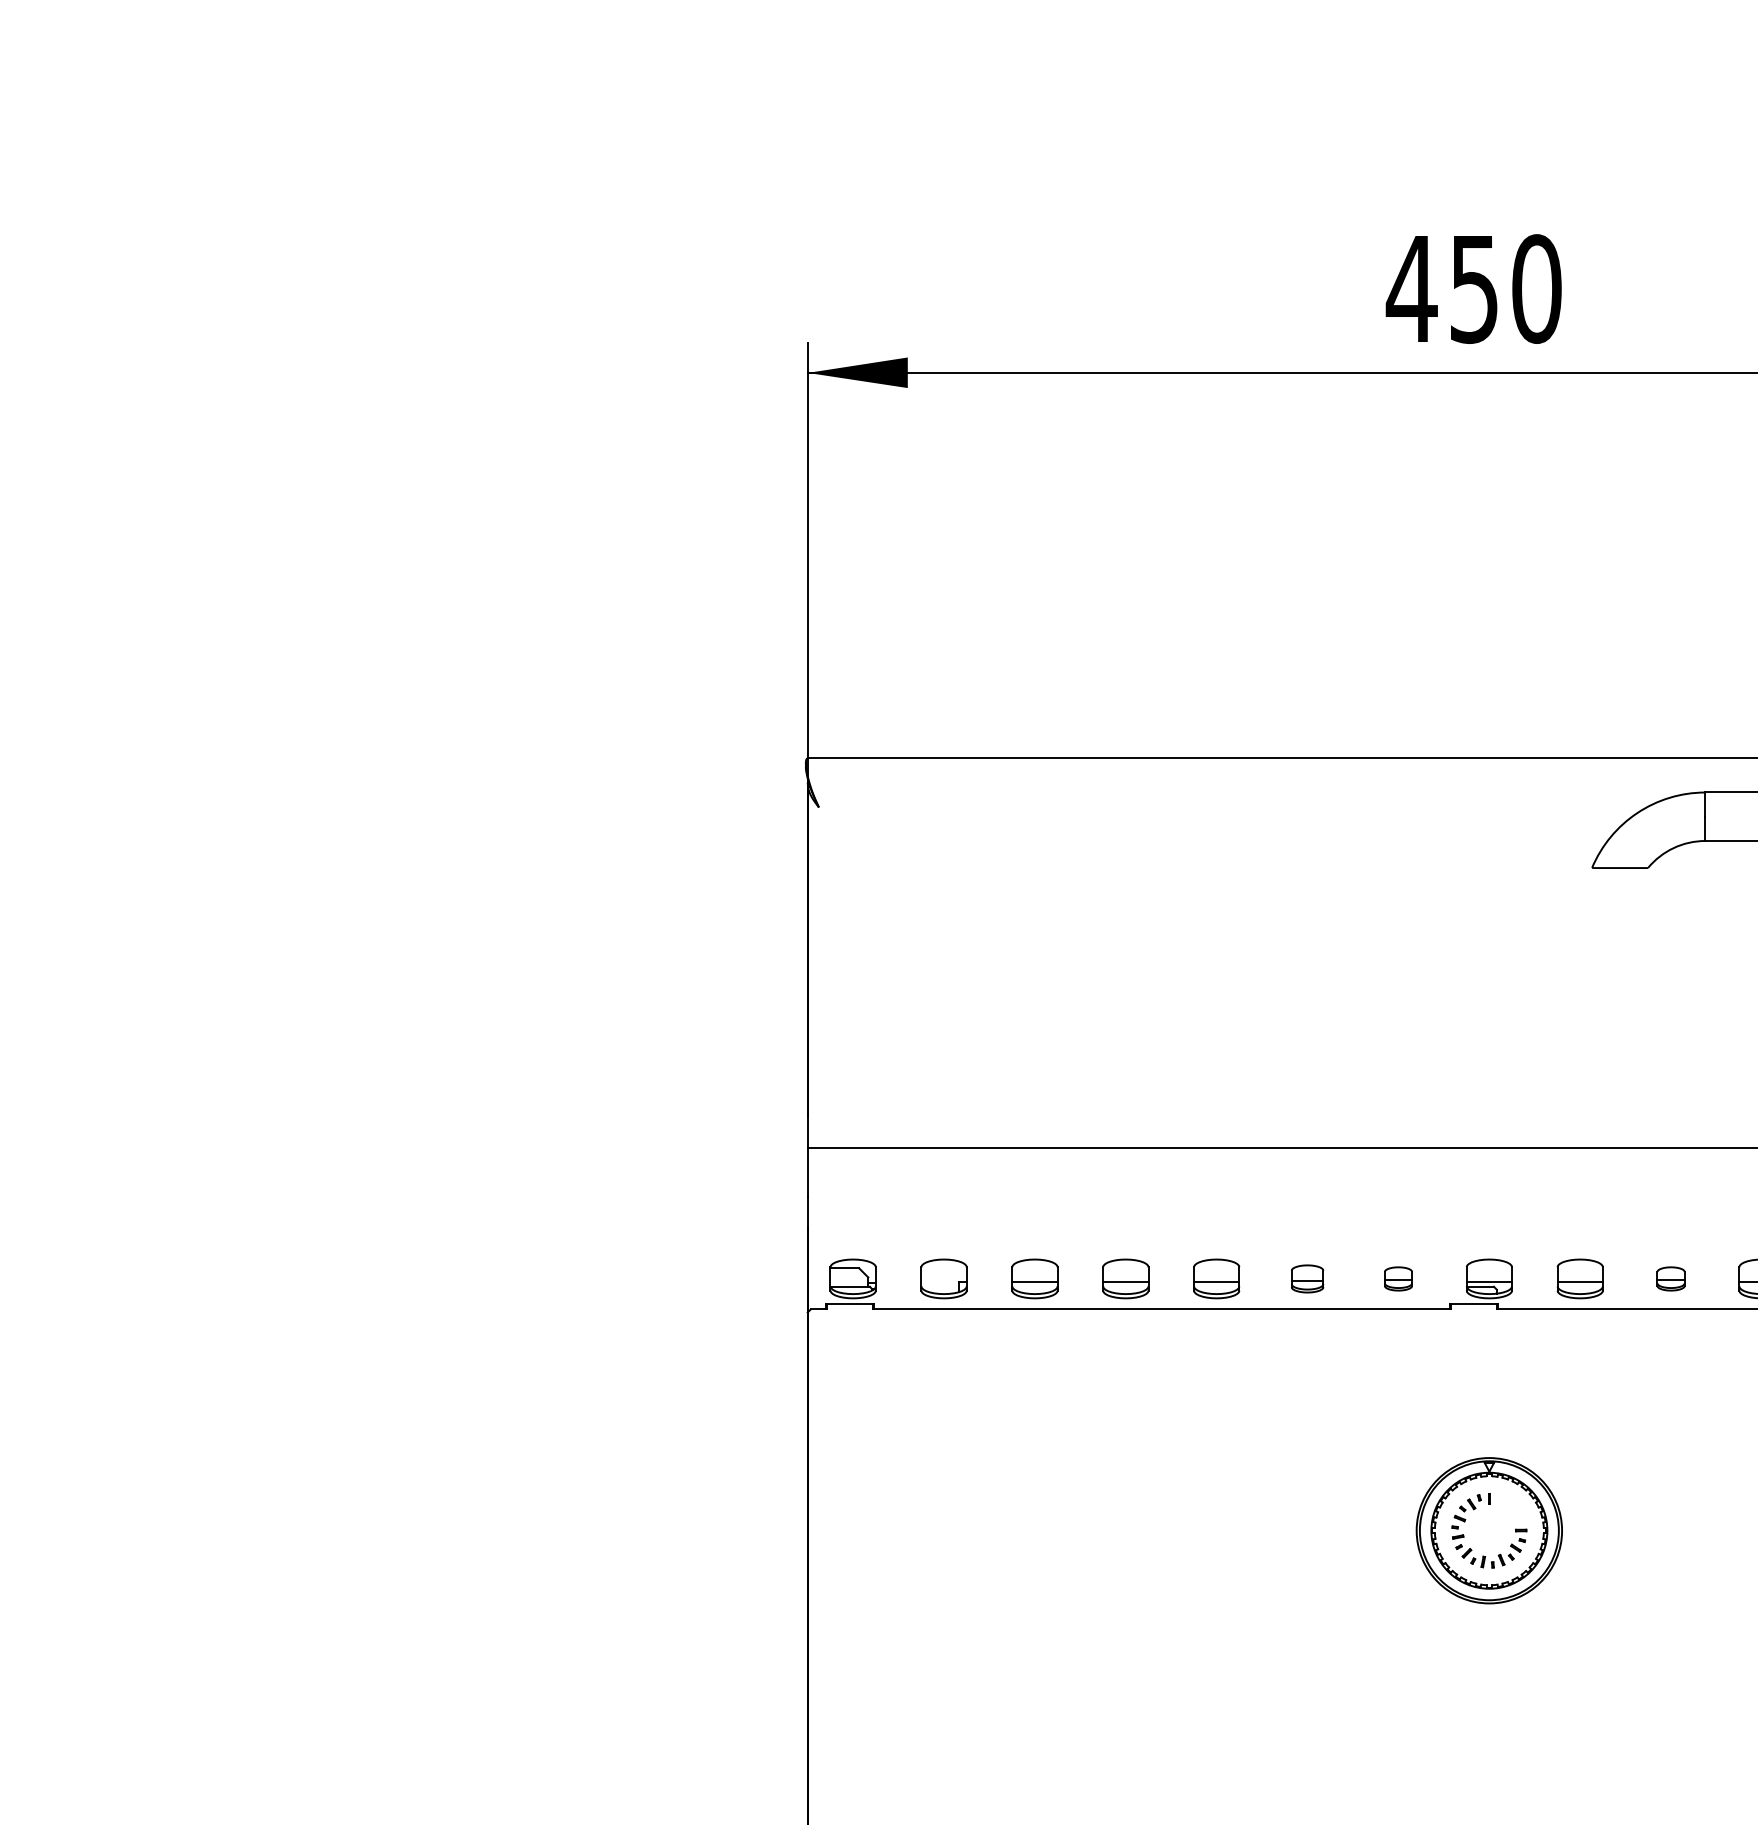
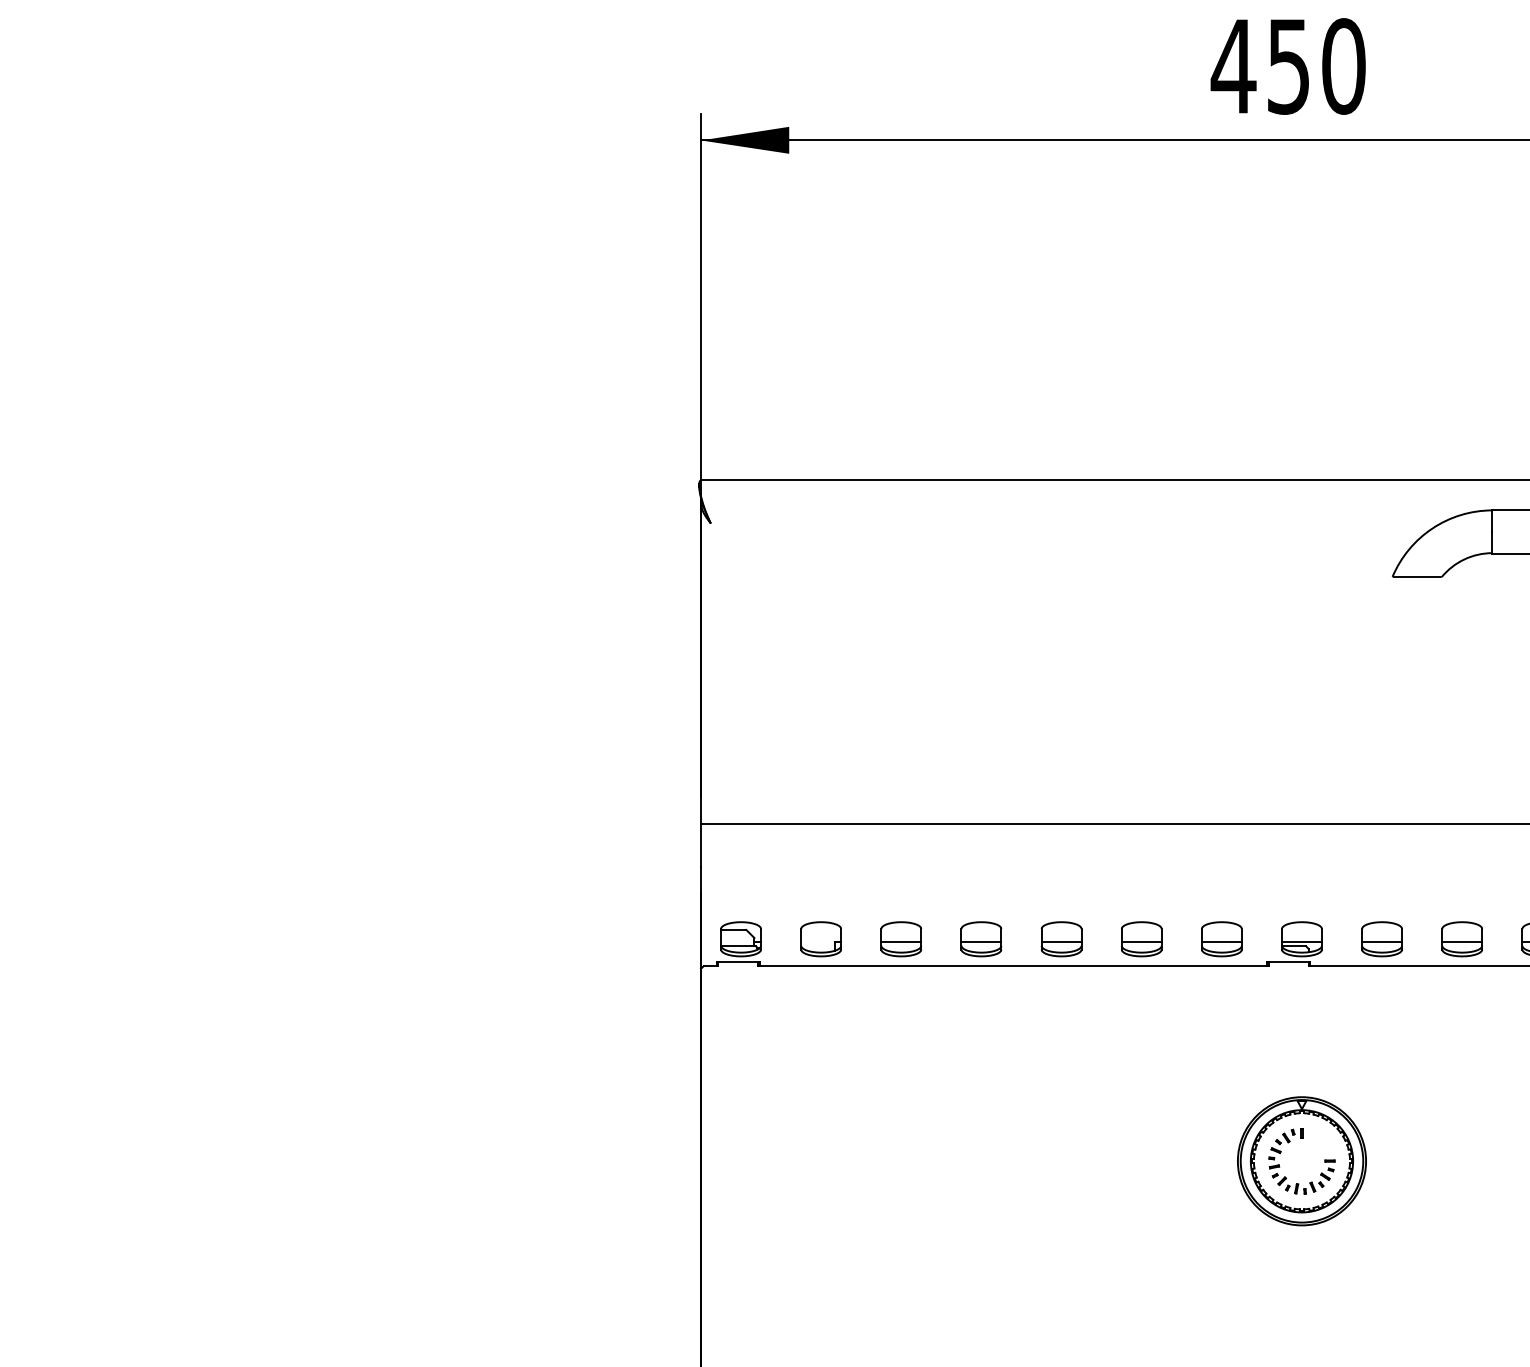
part: (1307, 1278) -> (1141, 938), size x1.43
part: (1398, 1278) -> (1221, 938), size x1.67
part: (1670, 1278) -> (1461, 938), size x1.67

